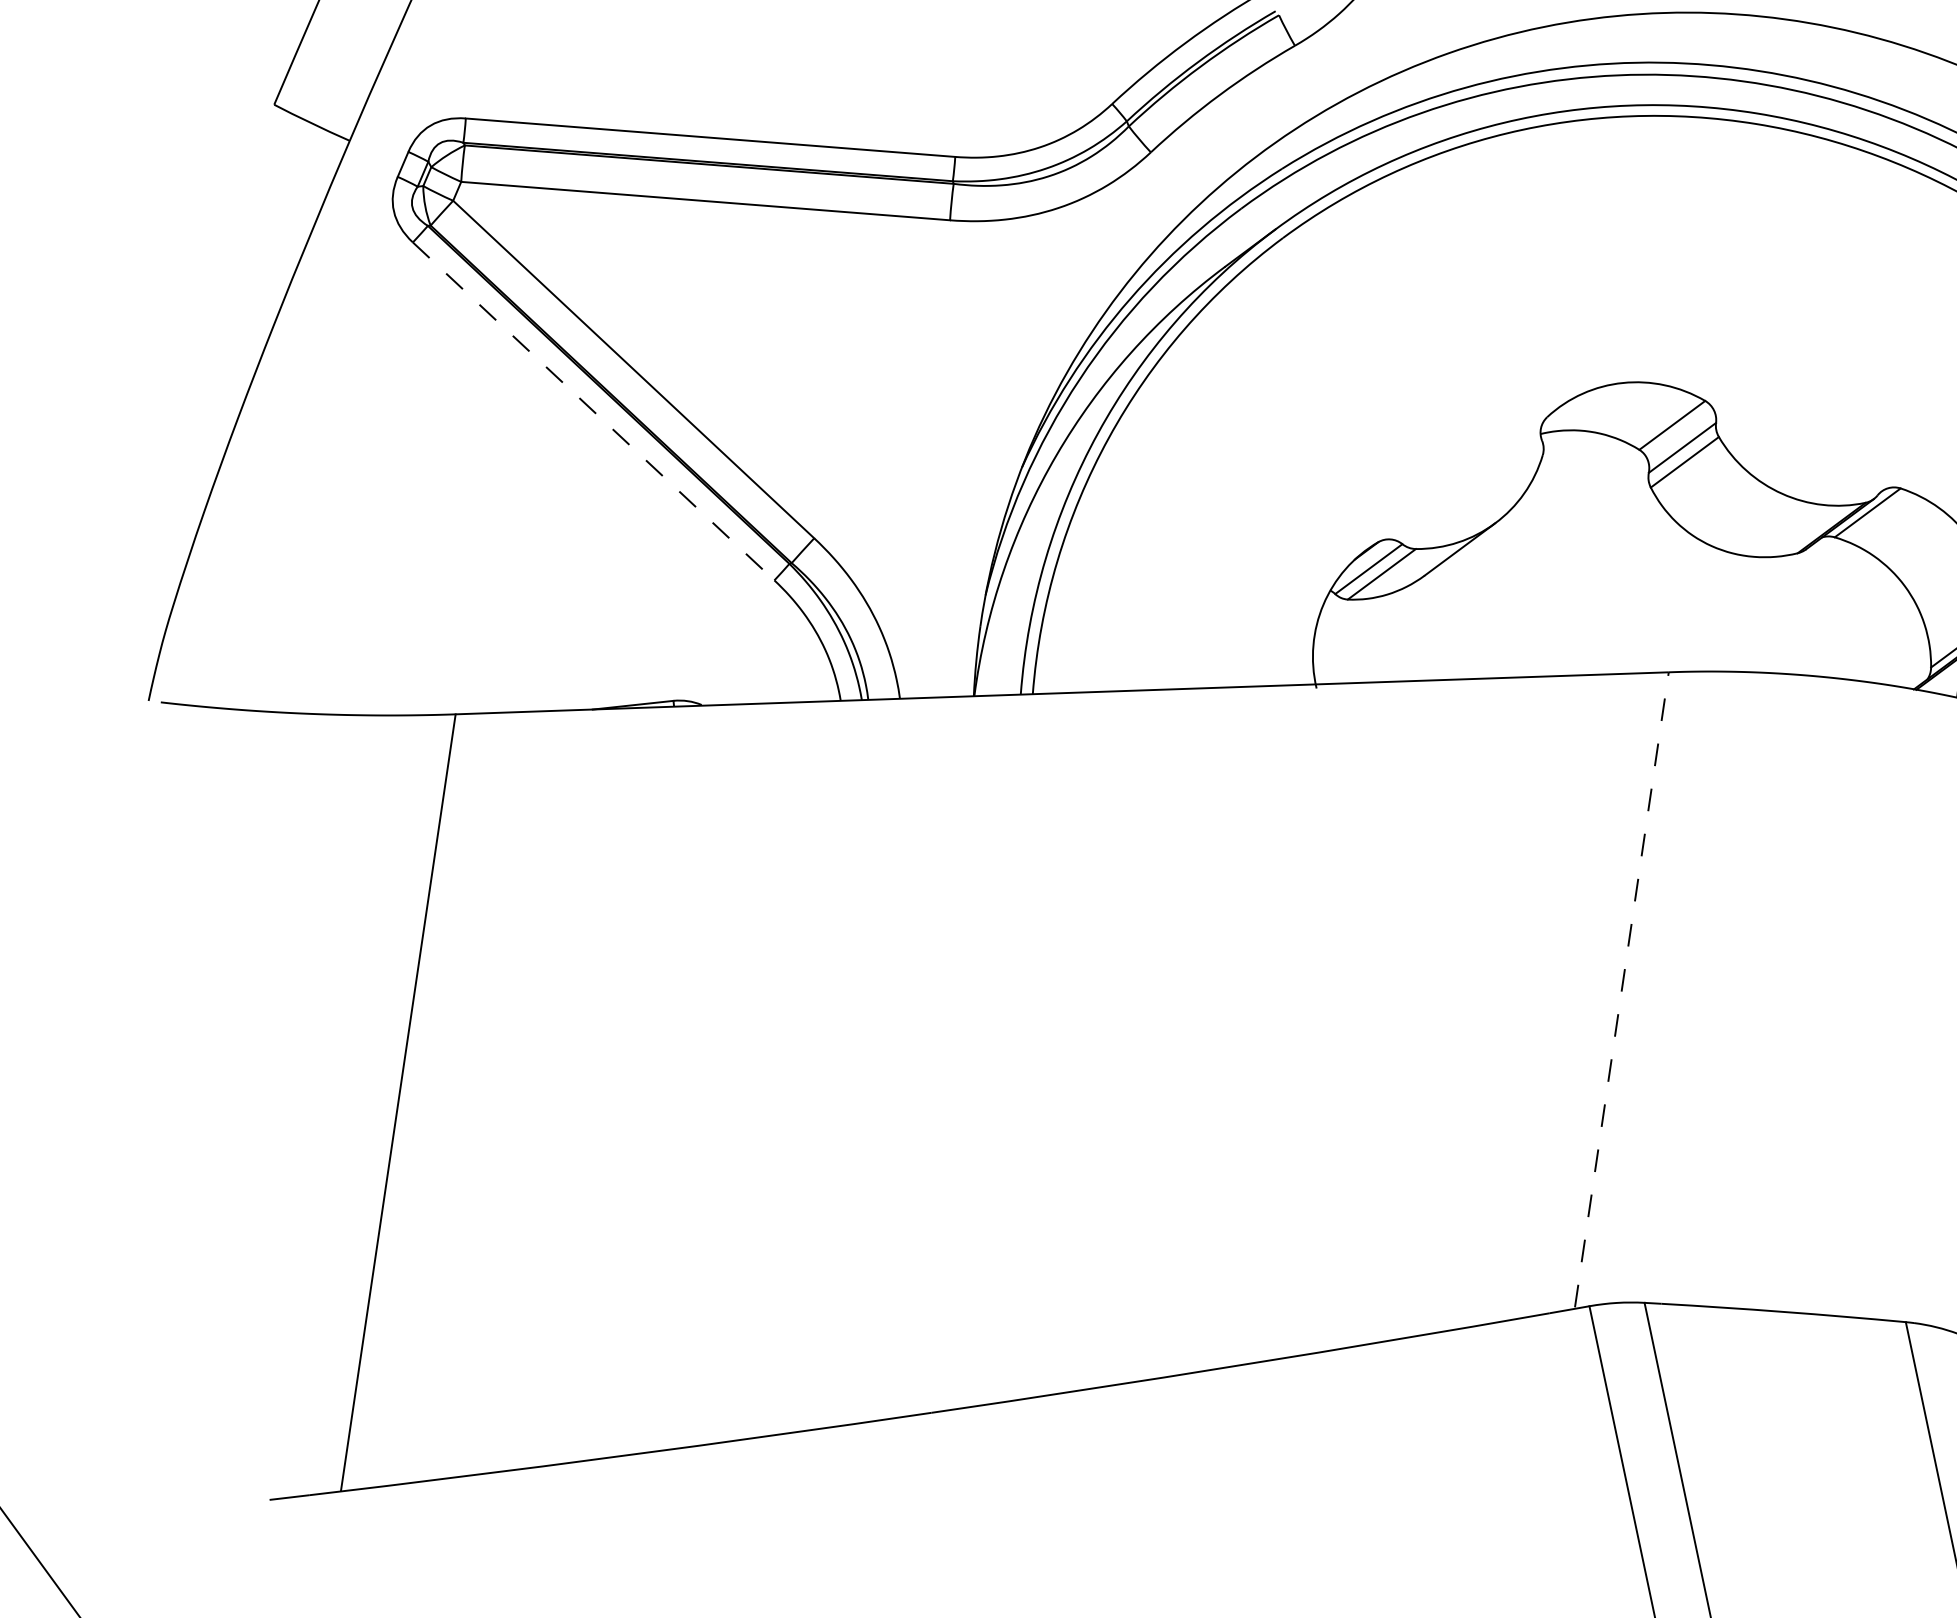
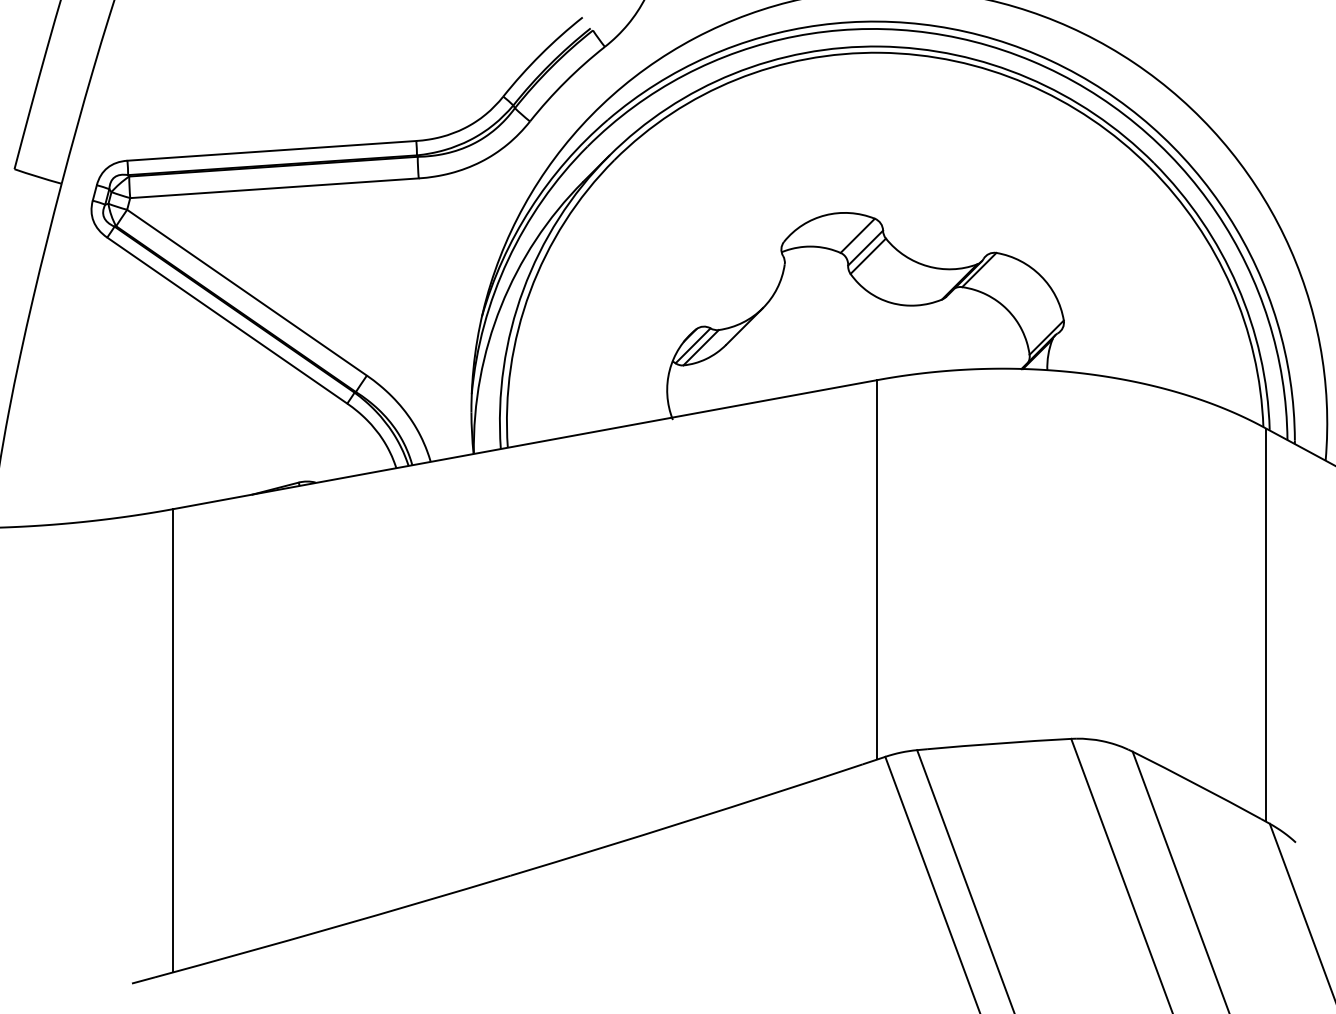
line: (594, 411) -> (227, 320), dashed -> solid
line: (1621, 988) -> (876, 568), dashed -> solid

